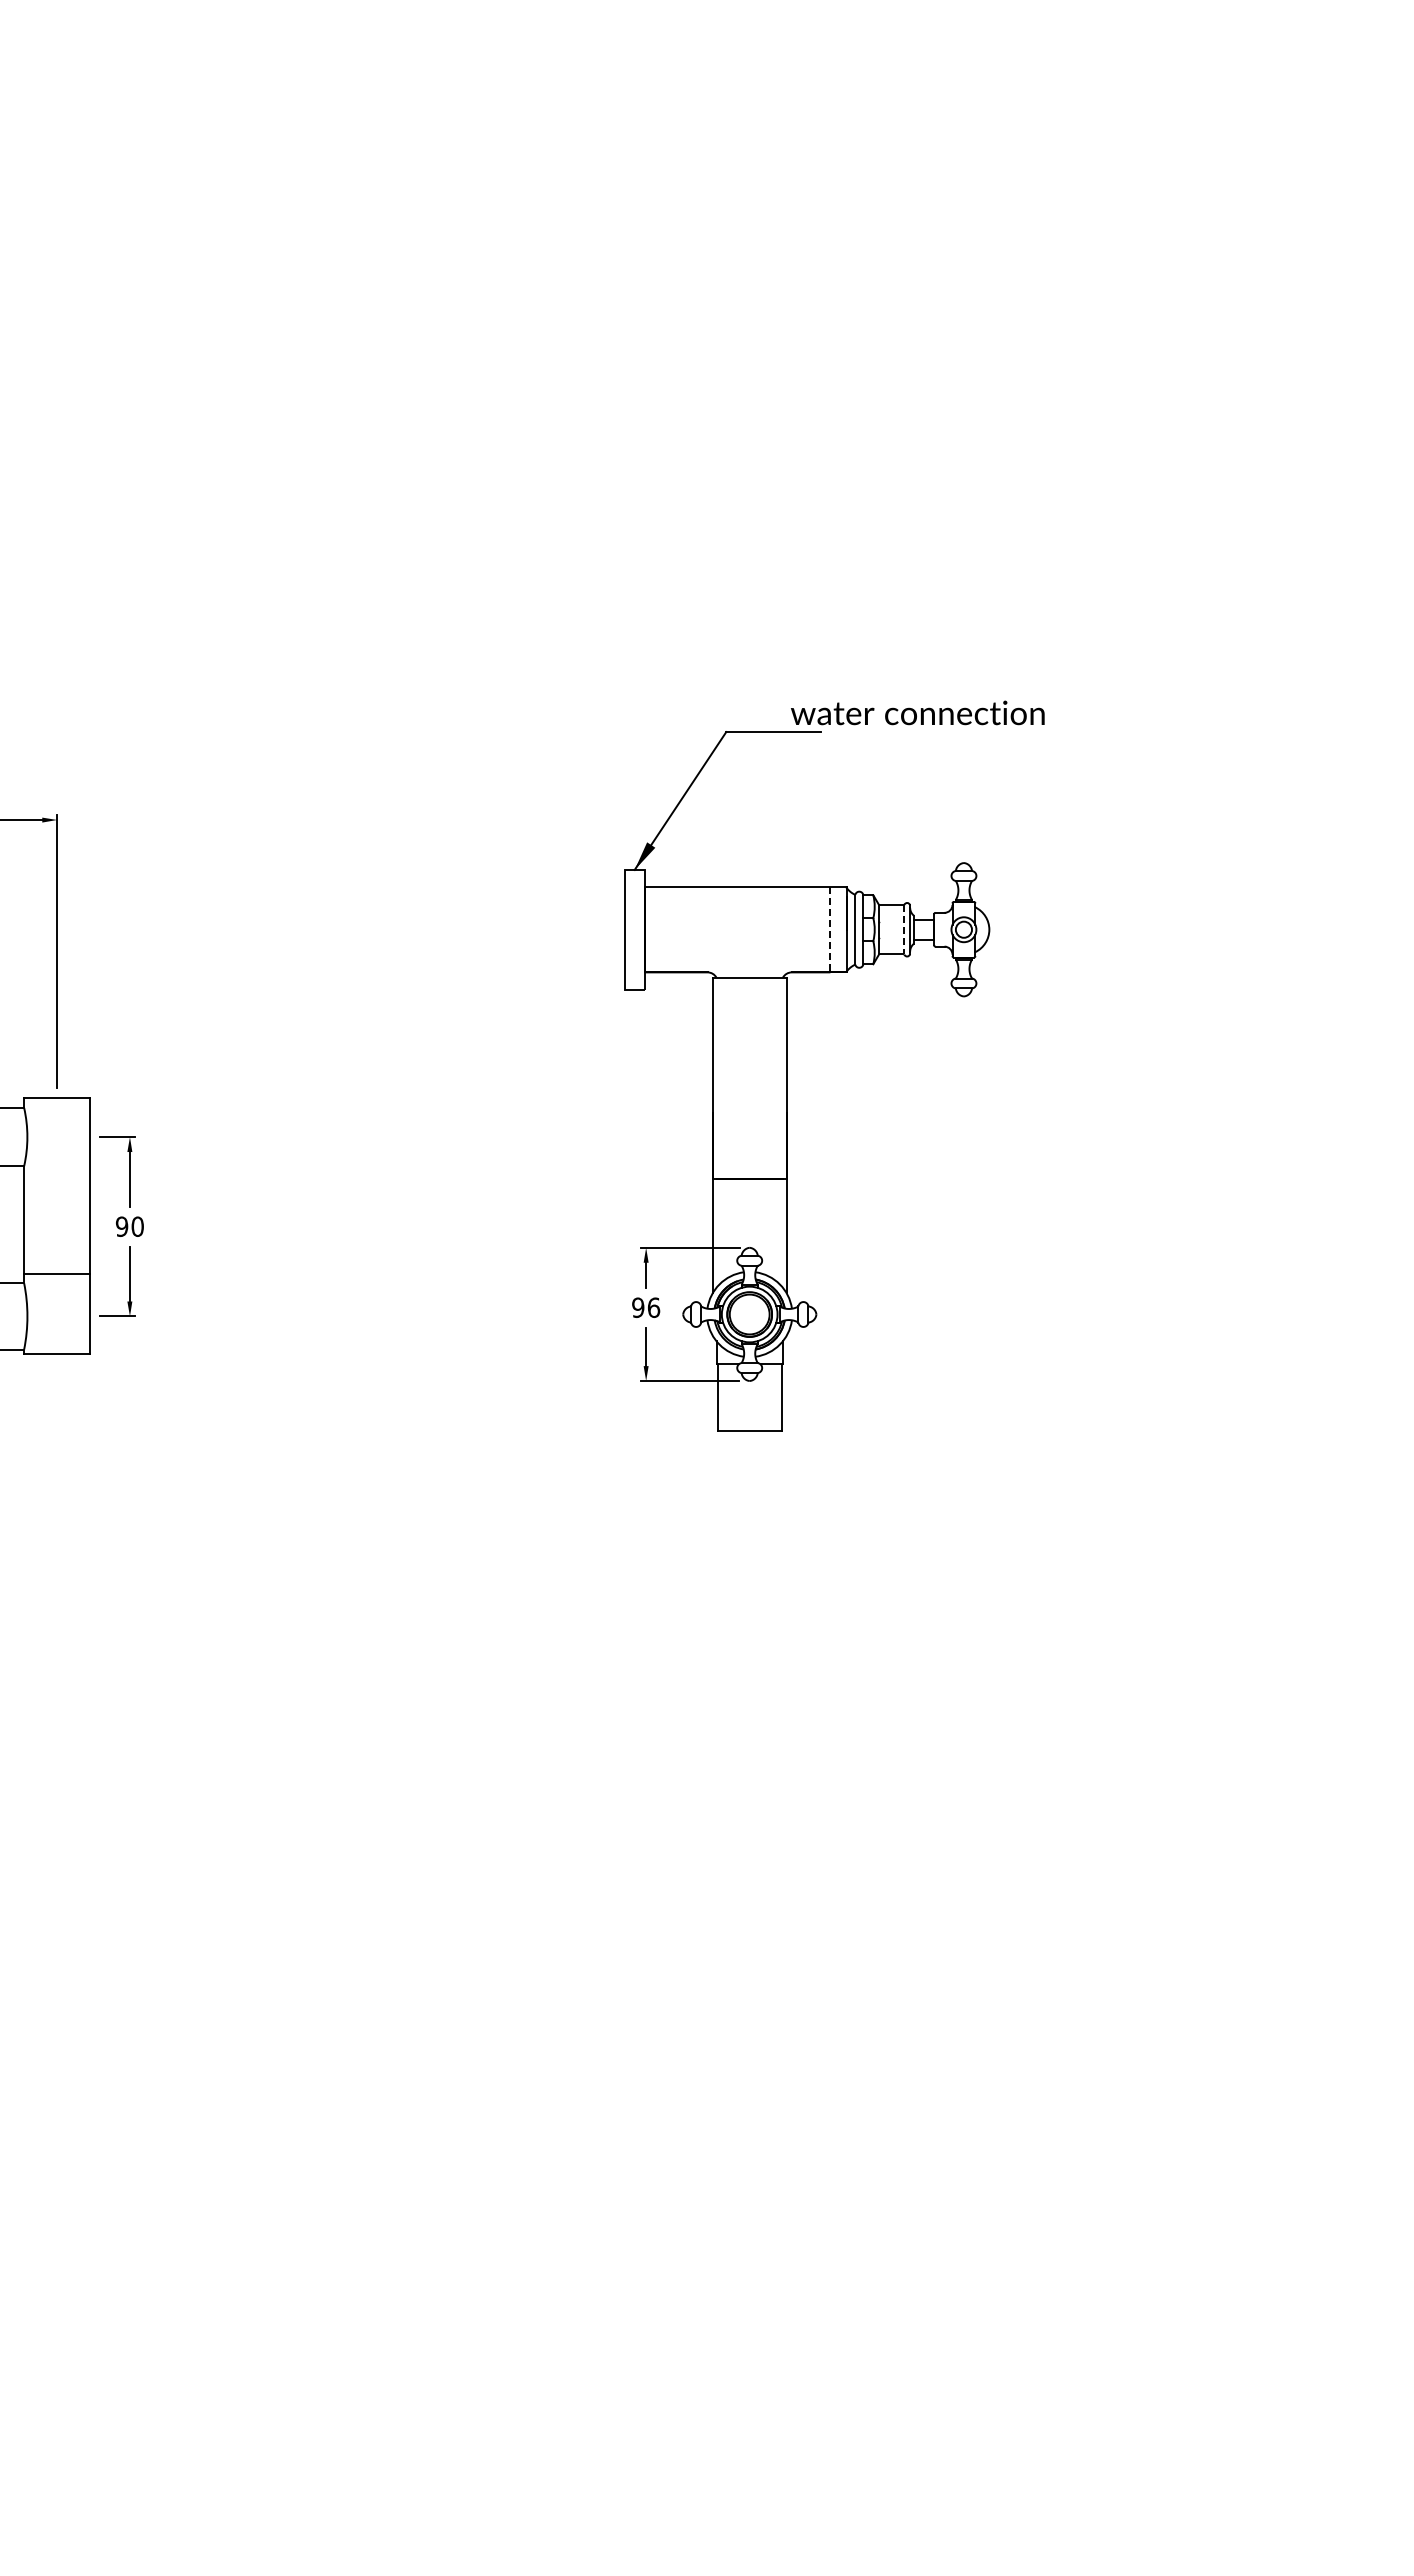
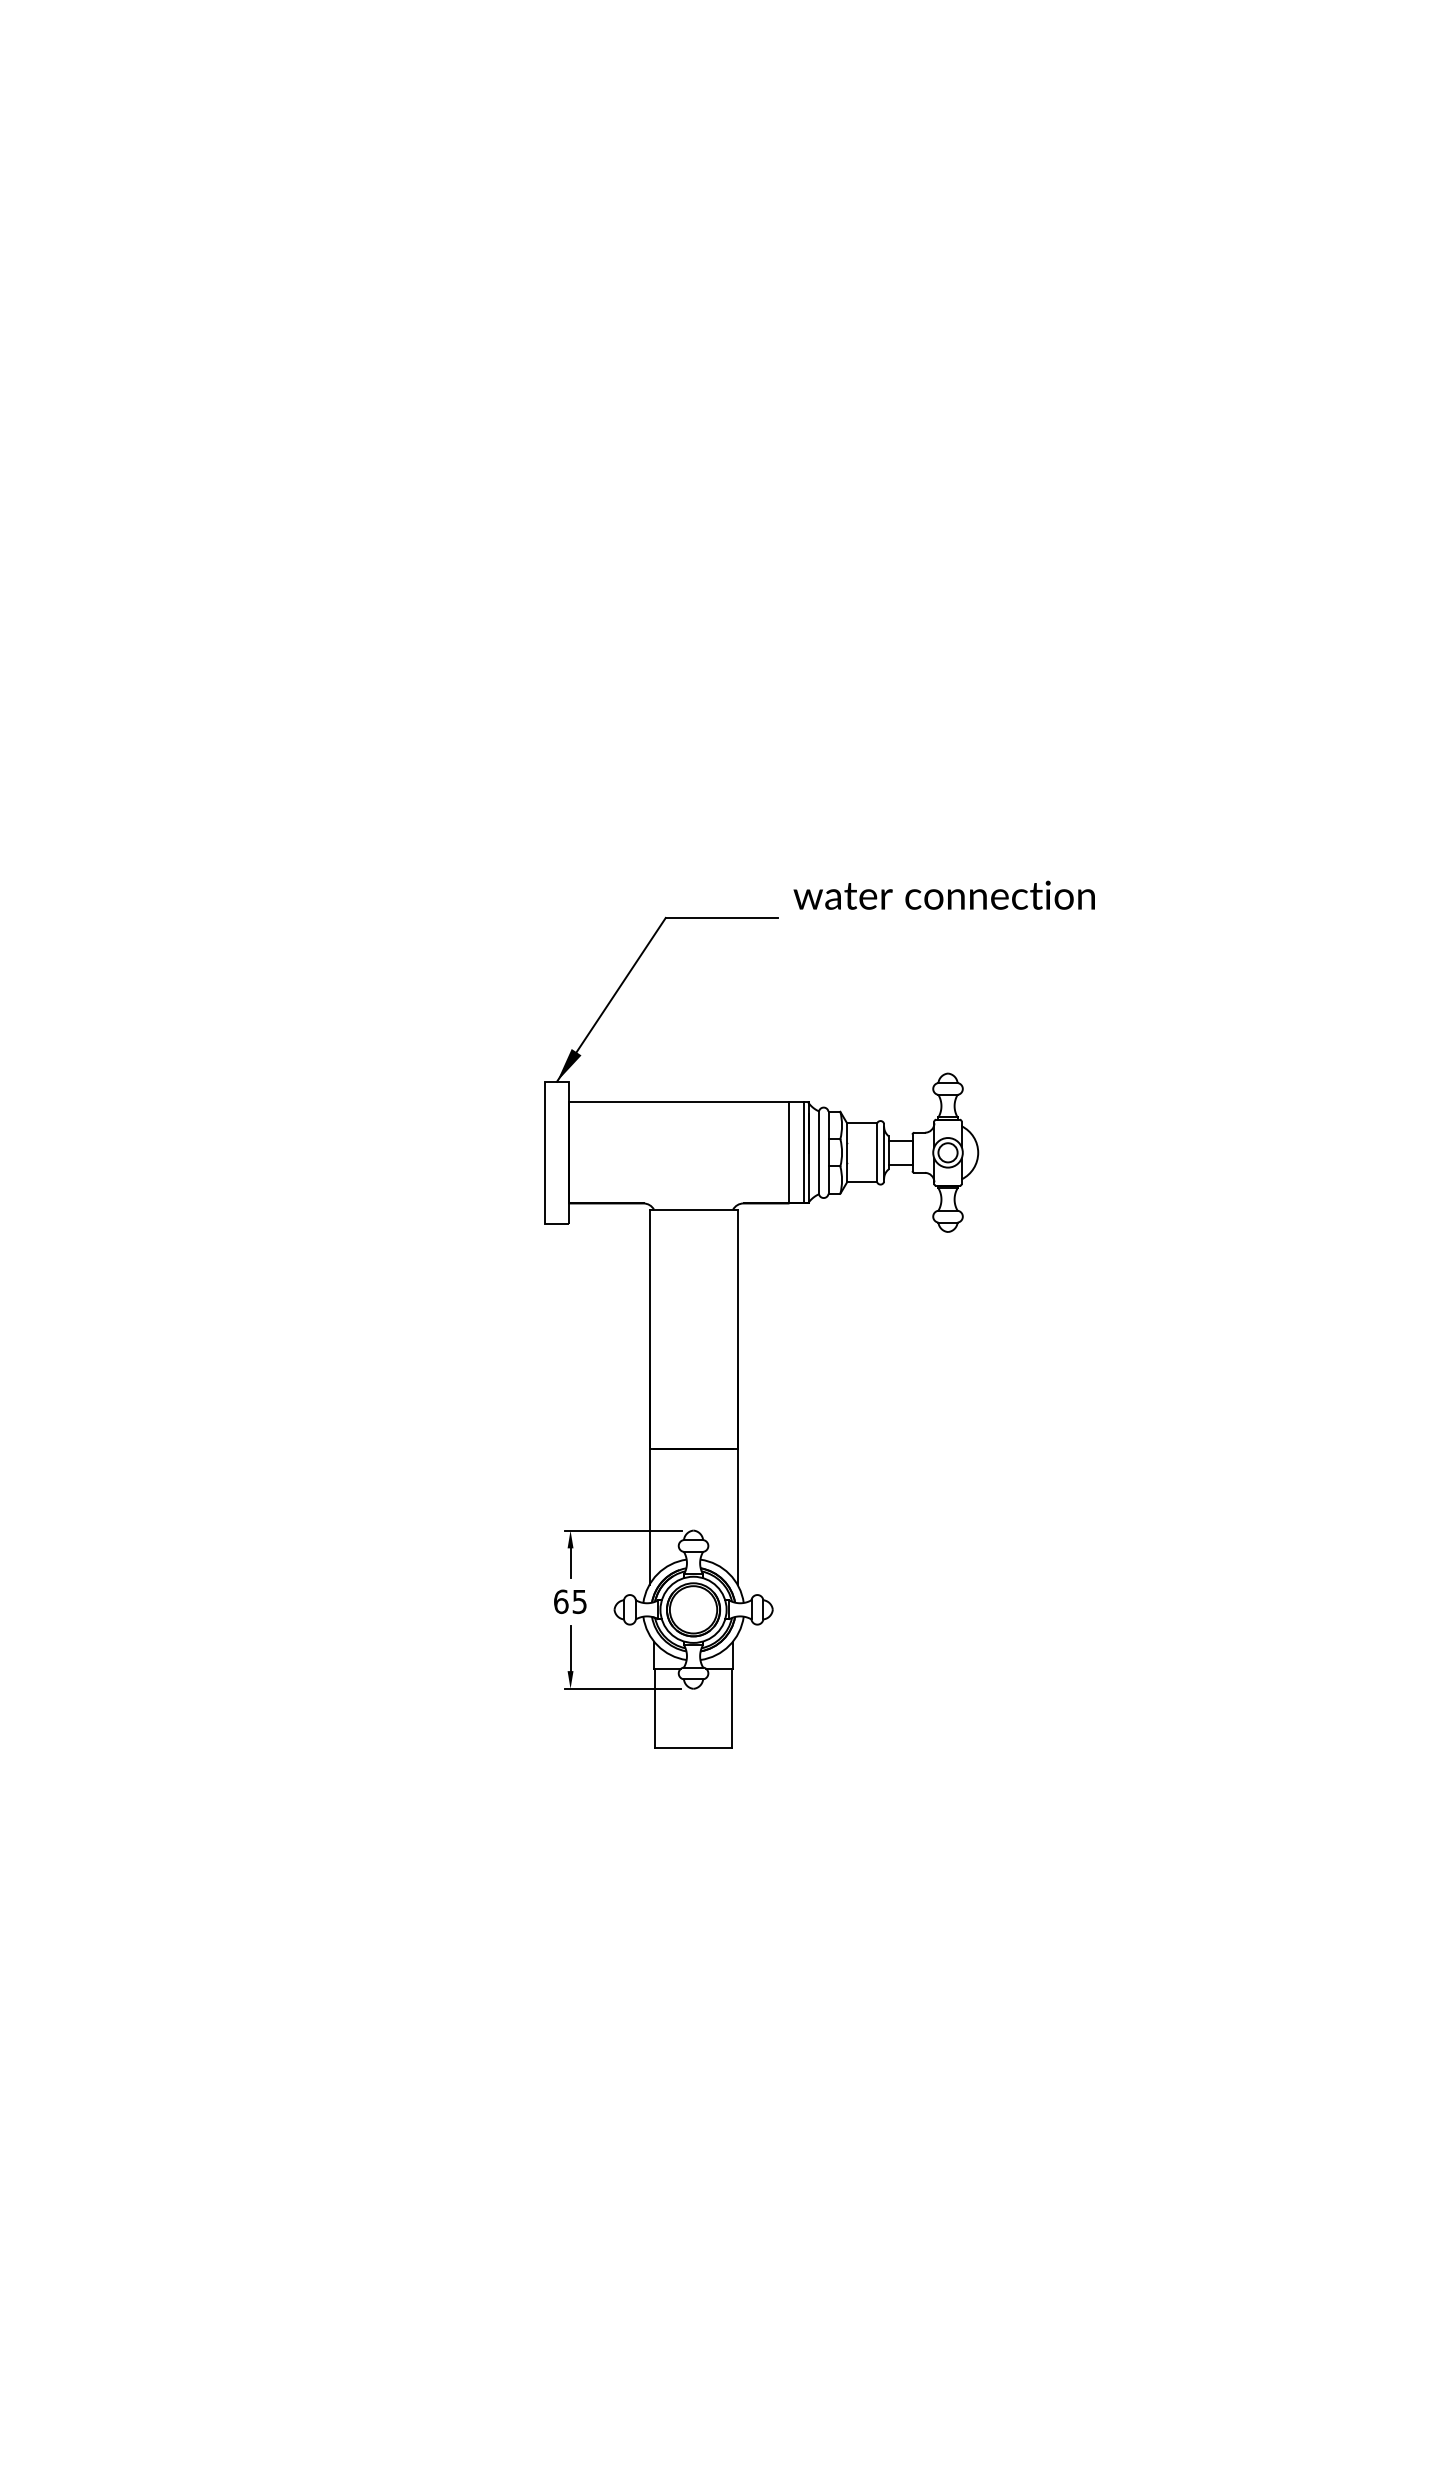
text: (917, 712) -> (943, 894), moved
line: (830, 929) -> (789, 1152), dashed -> solid
line: (842, 929) -> (803, 1152), added
line: (904, 929) -> (877, 1152), dashed -> solid
text: (646, 1307) -> (570, 1601), 96 -> 65

